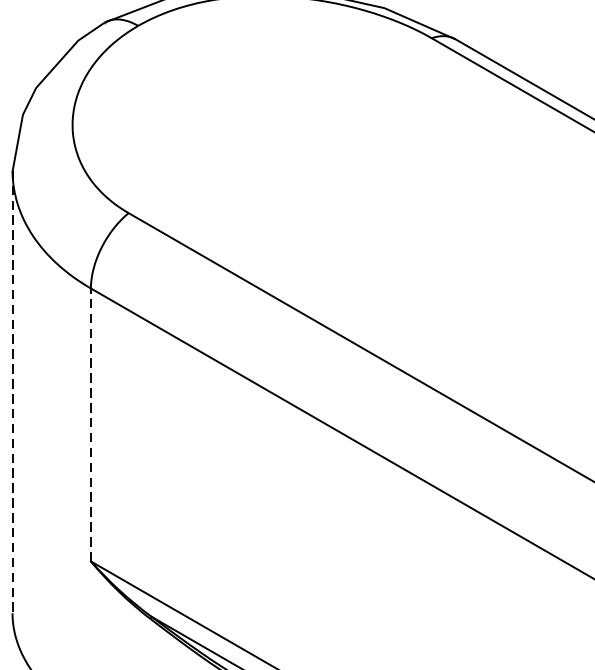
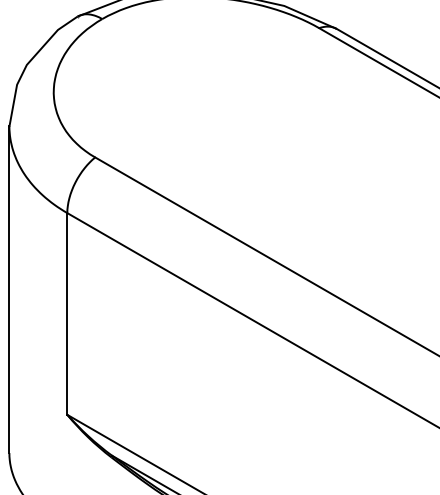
line: (12, 393) -> (9, 290), dashed -> solid
line: (91, 424) -> (67, 313), dashed -> solid

